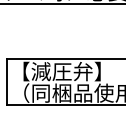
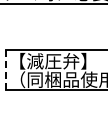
line: (6, 81) -> (5, 69), solid -> dashed

